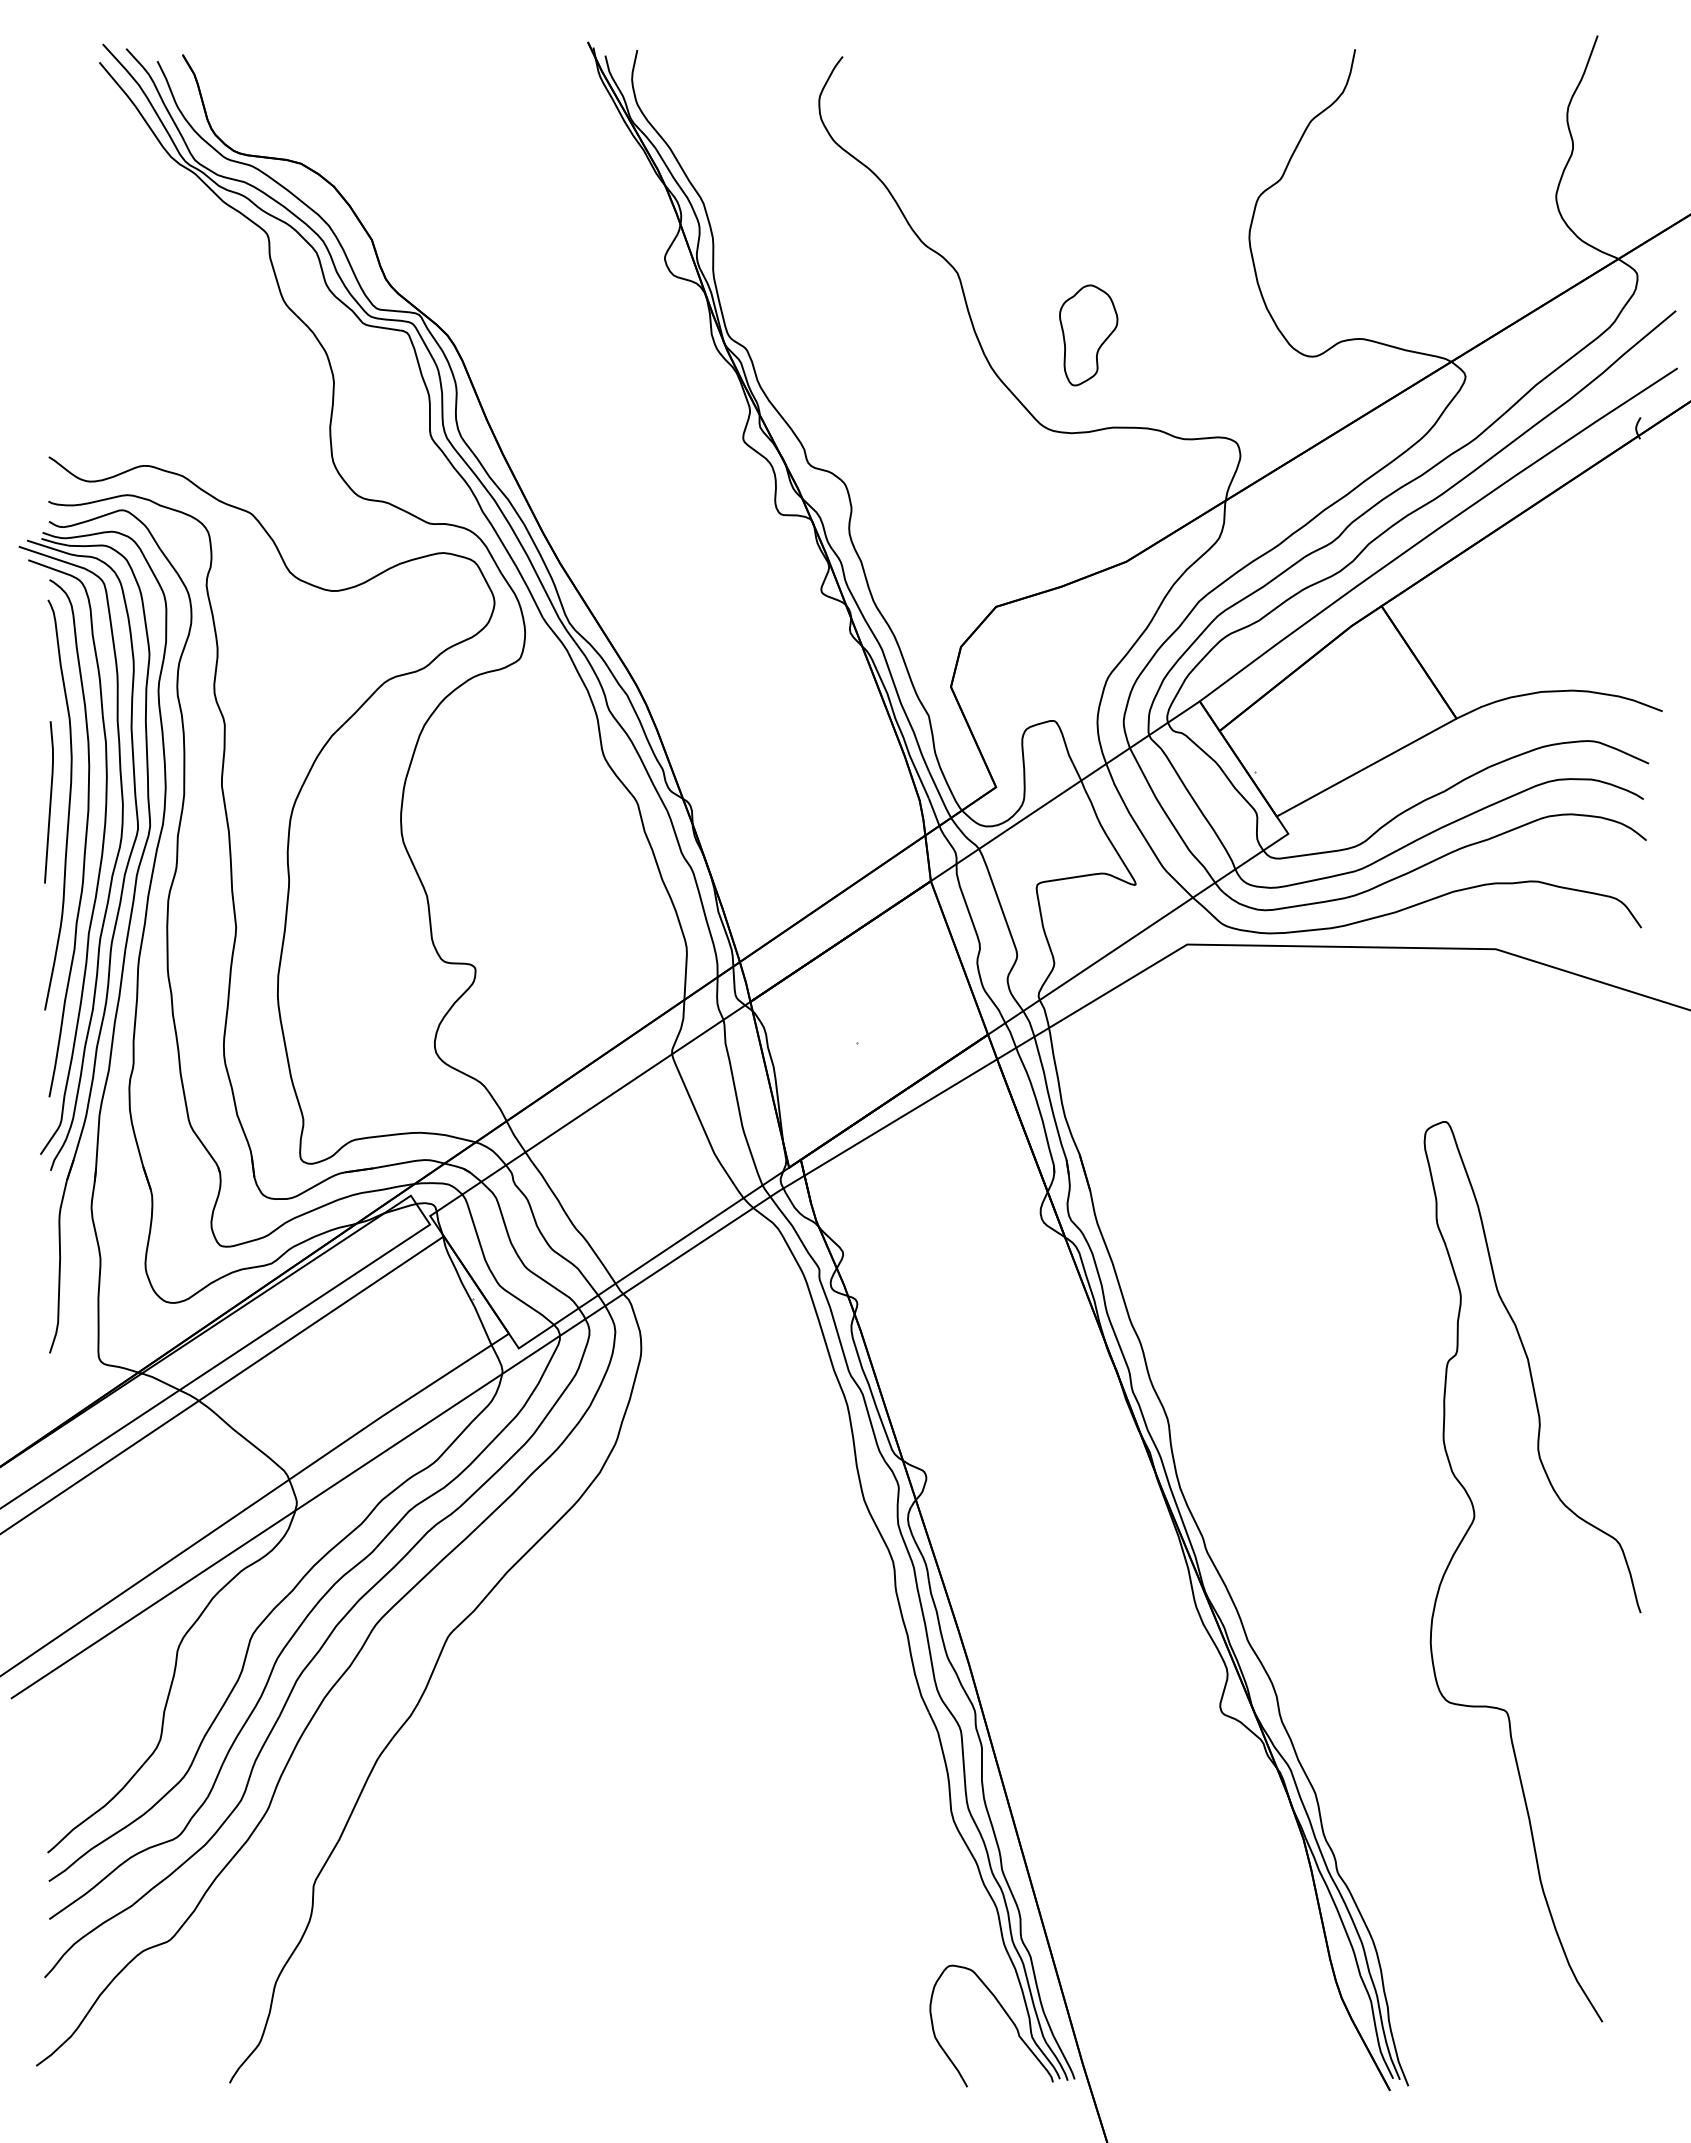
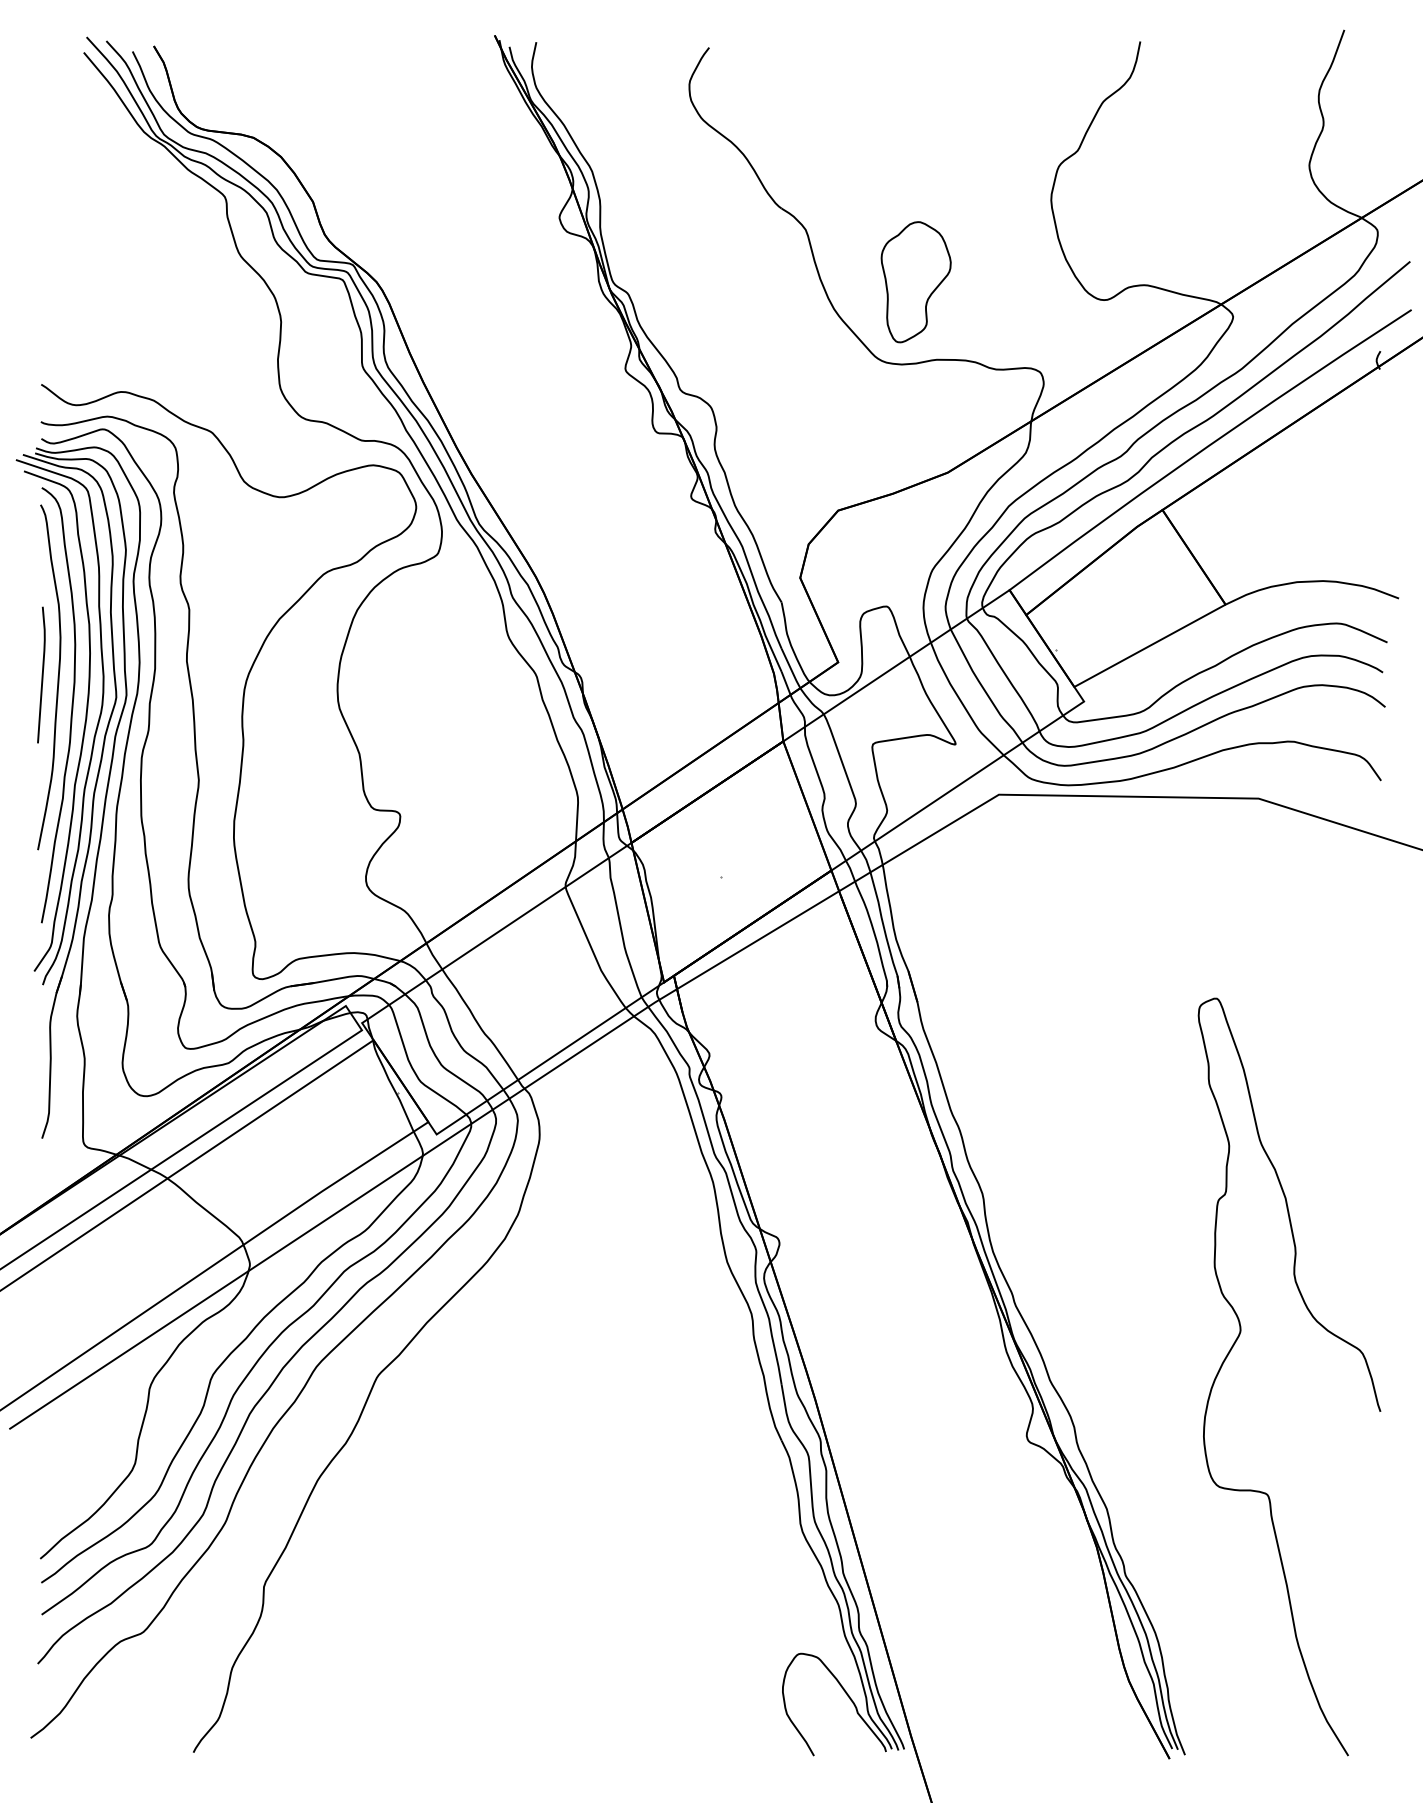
part: (1088, 335) -> (915, 282), size x1.43
curve: (1577, 1517) -> (1327, 1331), moved

